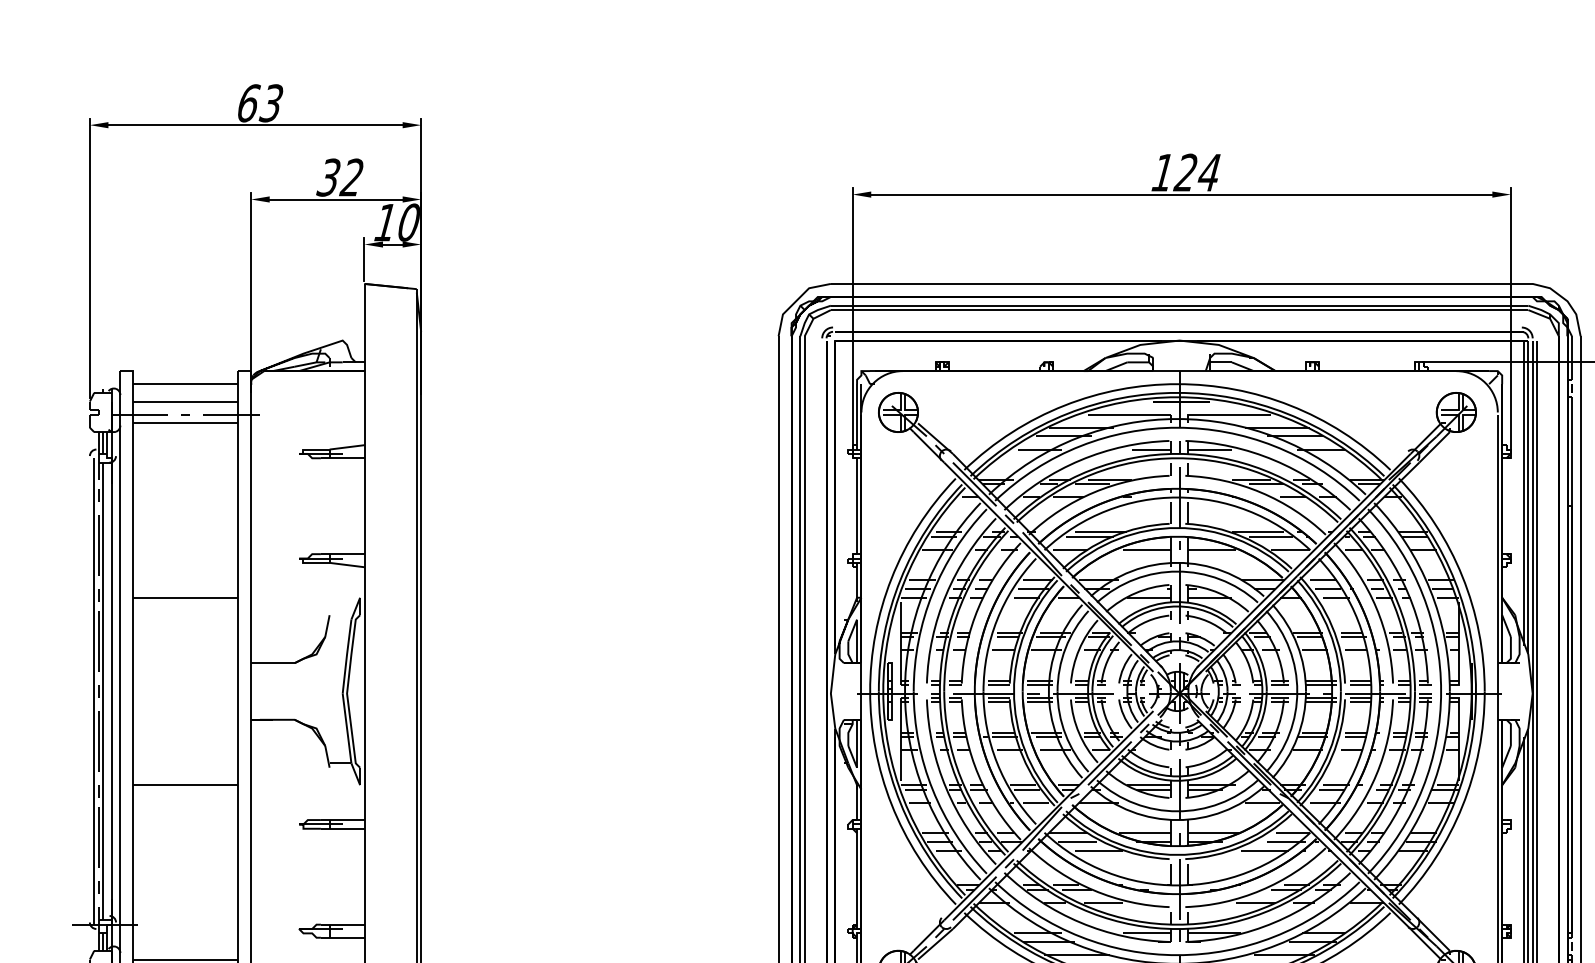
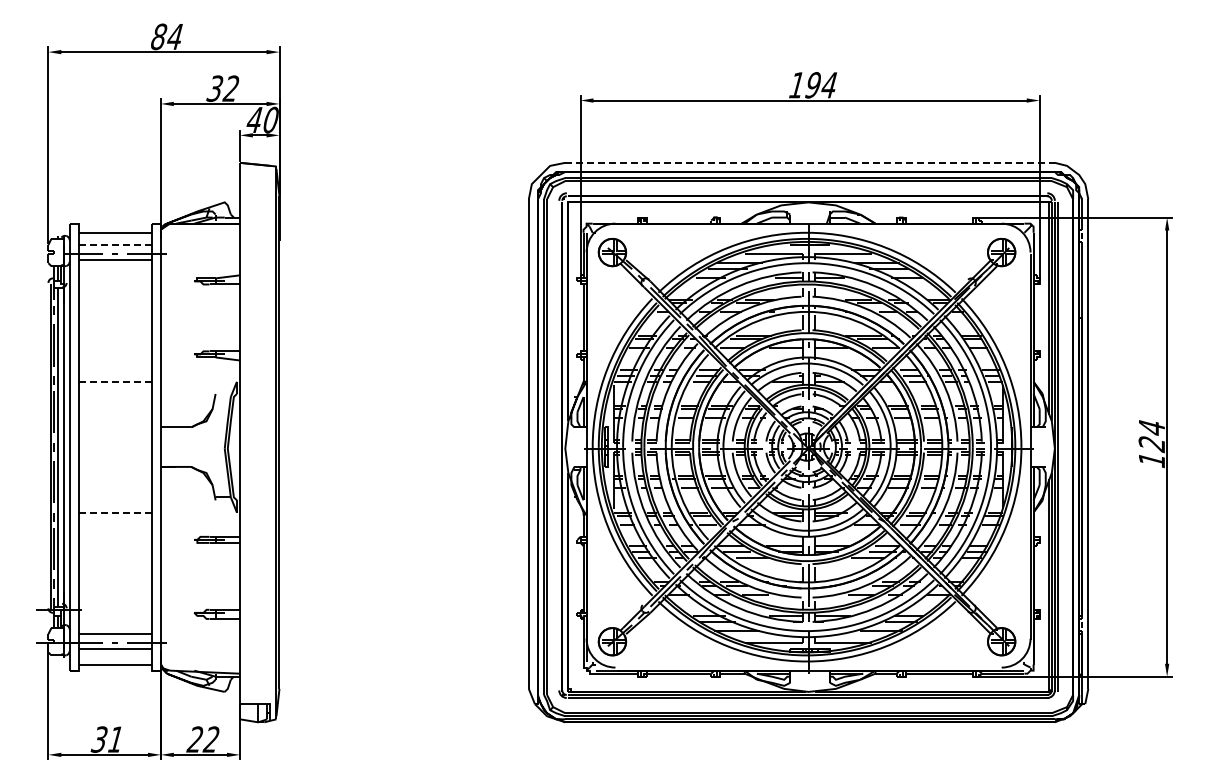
text: (260, 102) -> (167, 36), 63 -> 84
text: (1185, 173) -> (812, 85), 124 -> 194
text: (385, 221) -> (254, 119), 10 -> 40
line: (1182, 283) -> (810, 162), solid -> dashed
line: (184, 400) -> (114, 244), solid -> dashed
line: (186, 597) -> (115, 381), solid -> dashed
line: (186, 785) -> (115, 512), solid -> dashed

